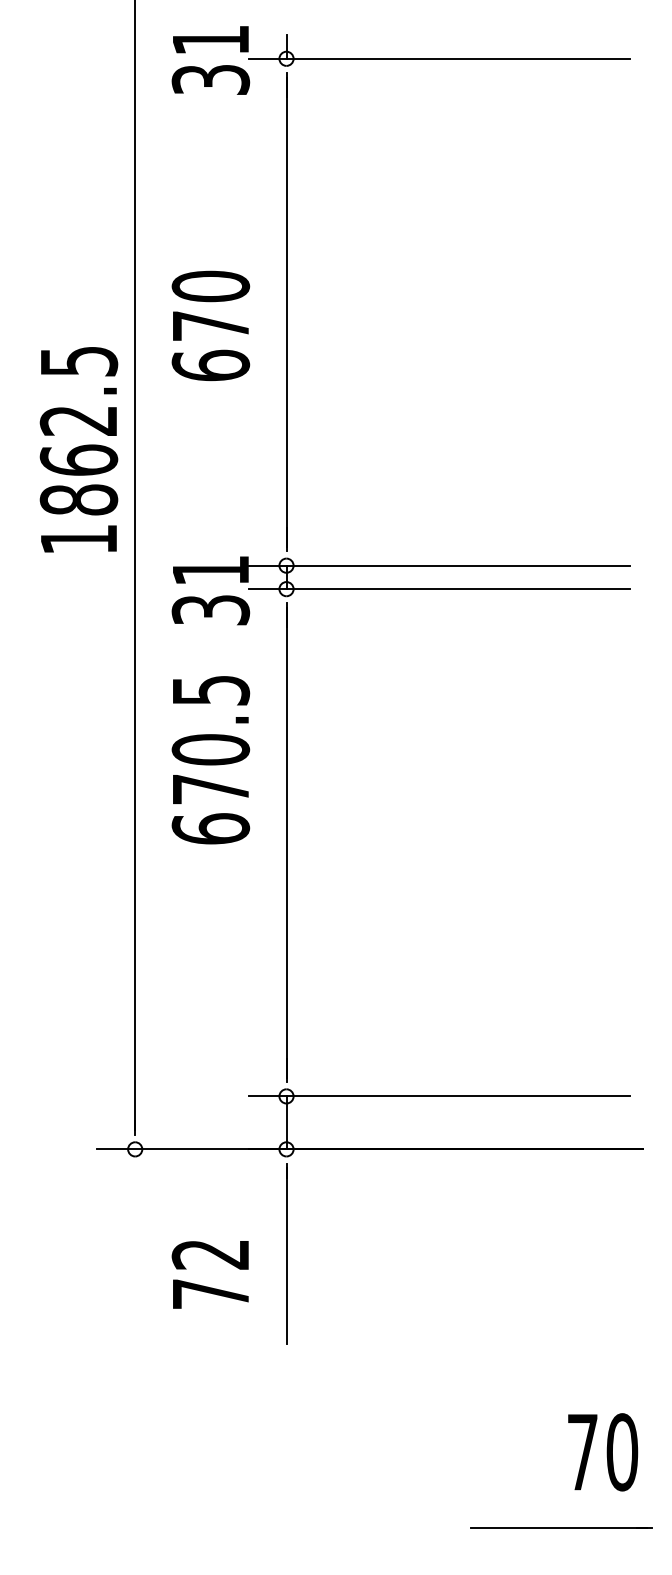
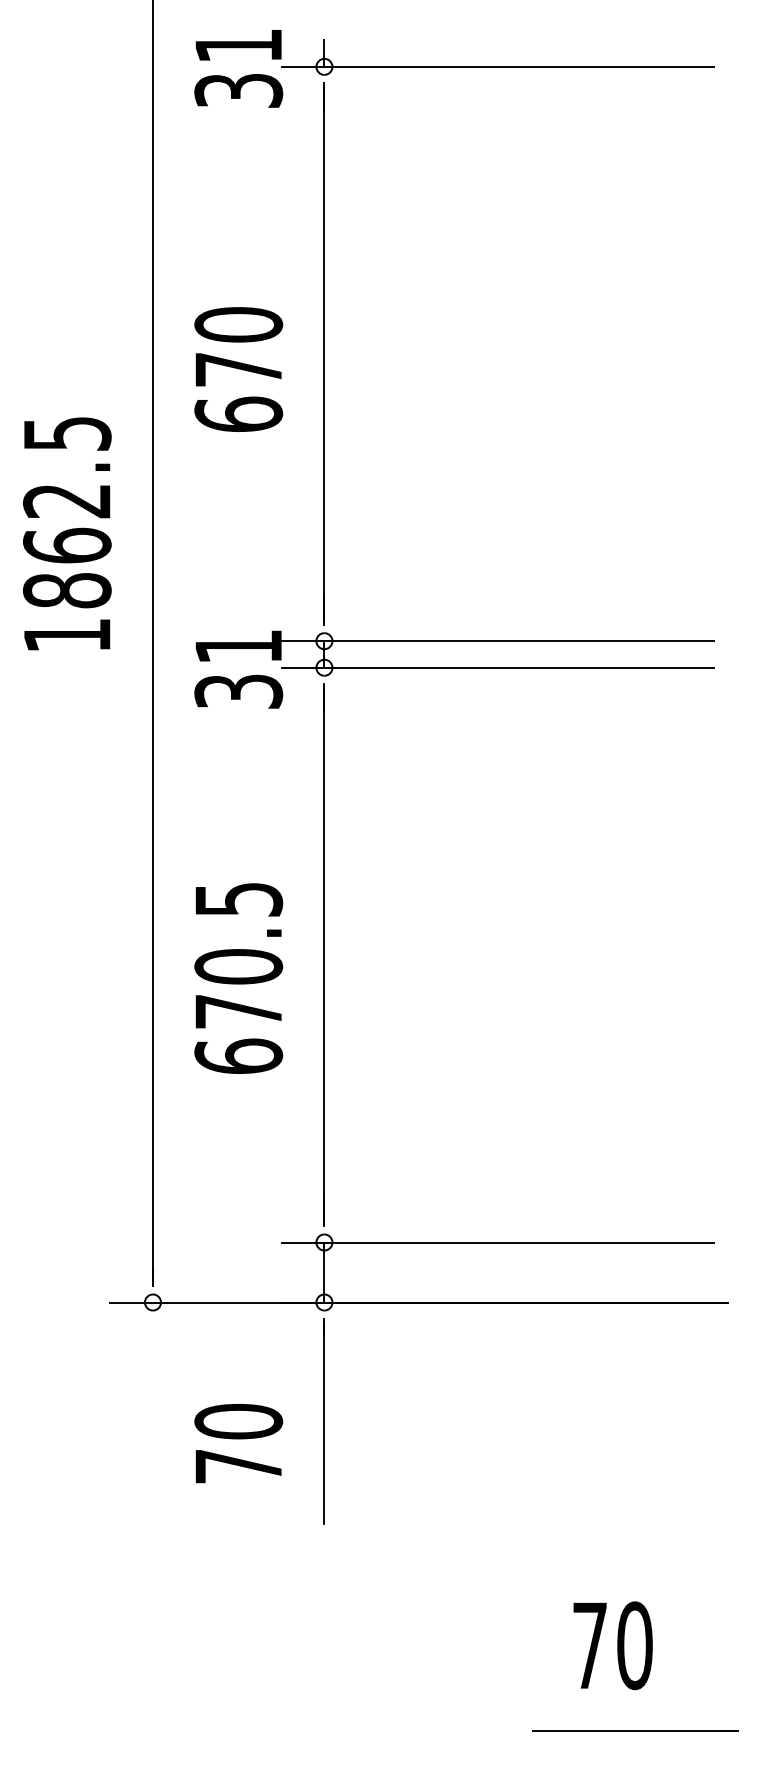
text: (79, 449) -> (67, 533), moved
text: (210, 760) -> (238, 978), moved
text: (210, 1254) -> (238, 1421), 72 -> 70
text: (602, 1452) -> (612, 1645), moved

